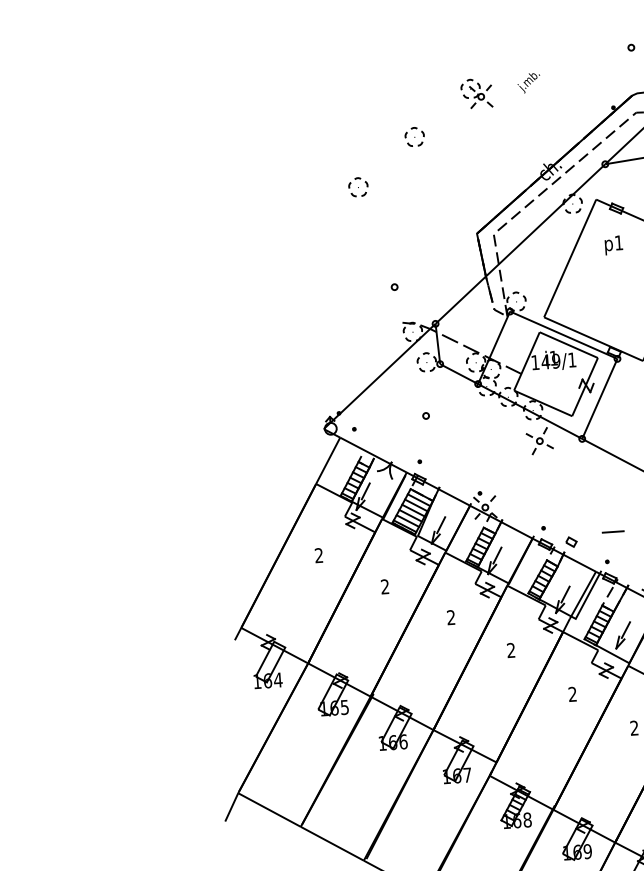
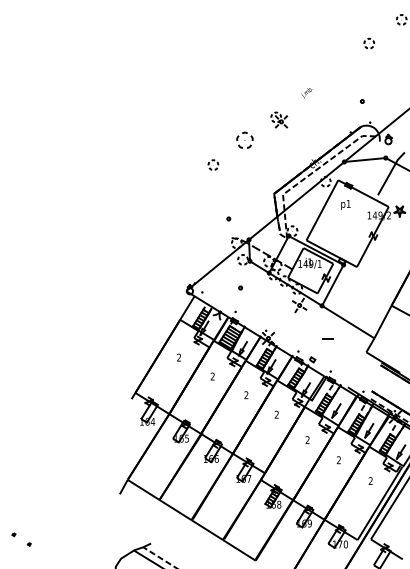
text: (529, 83) -> (307, 93), moved
part: (413, 136) -> (244, 140), size x1.6
line: (612, 530) -> (327, 338), moved

